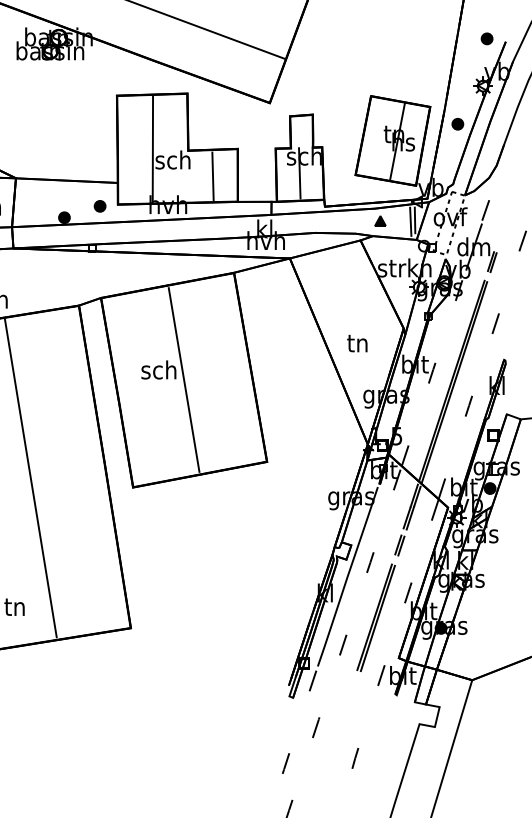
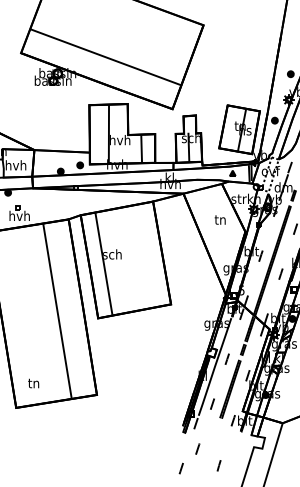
text: (174, 160) -> (120, 140), sch -> hvh
text: (356, 342) -> (219, 219), moved
line: (183, 379) -> (103, 263), moved
line: (30, 478) -> (57, 311), moved

